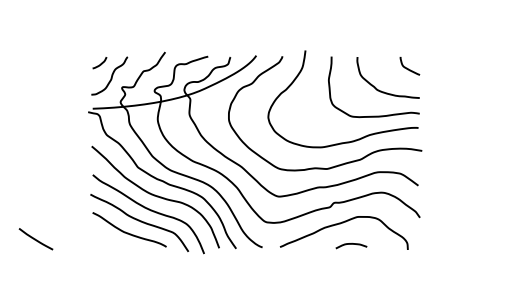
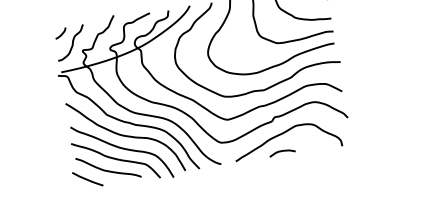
line: (35, 239) -> (87, 179), moved
curve: (351, 244) -> (282, 151), moved

